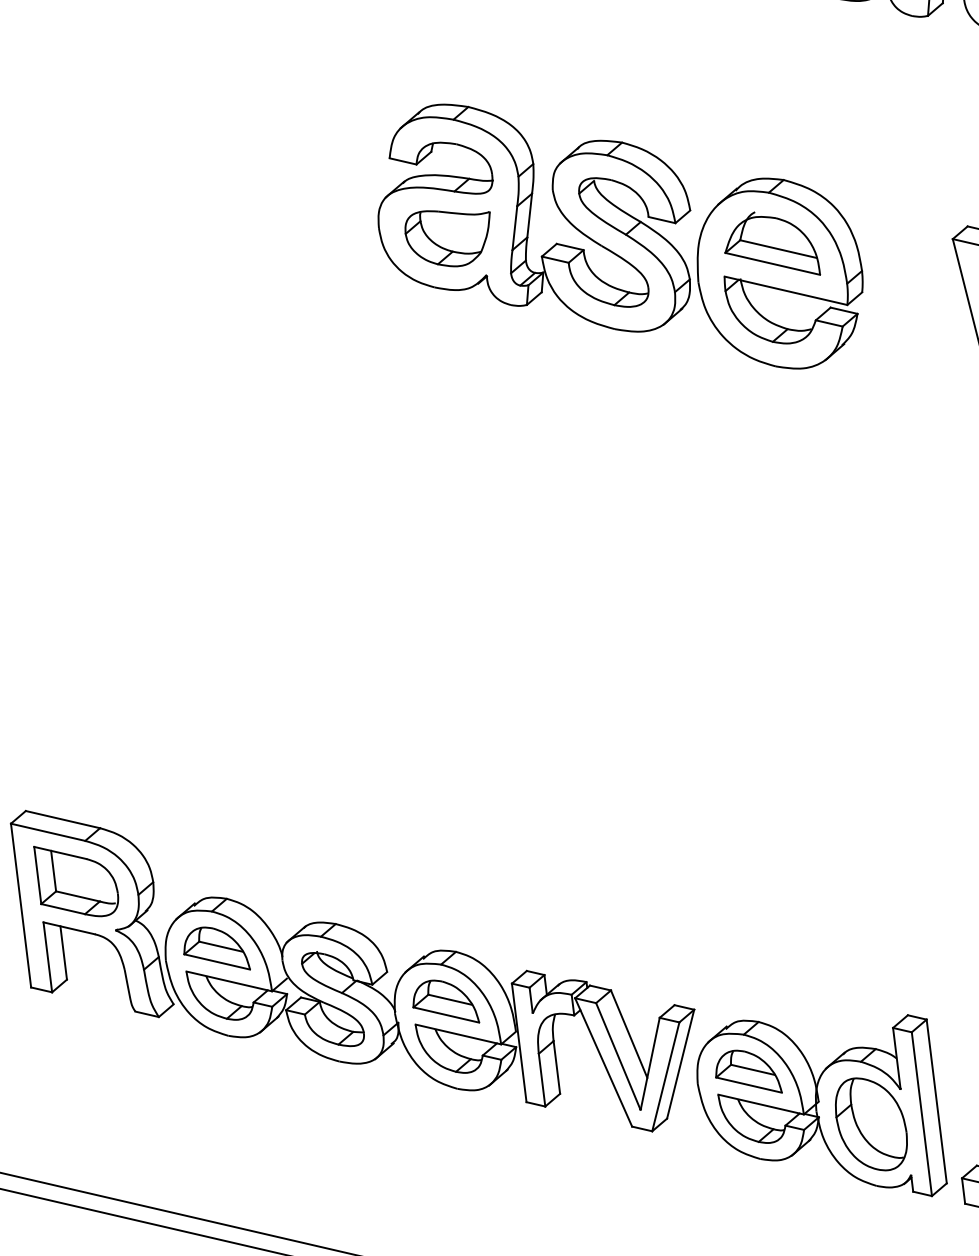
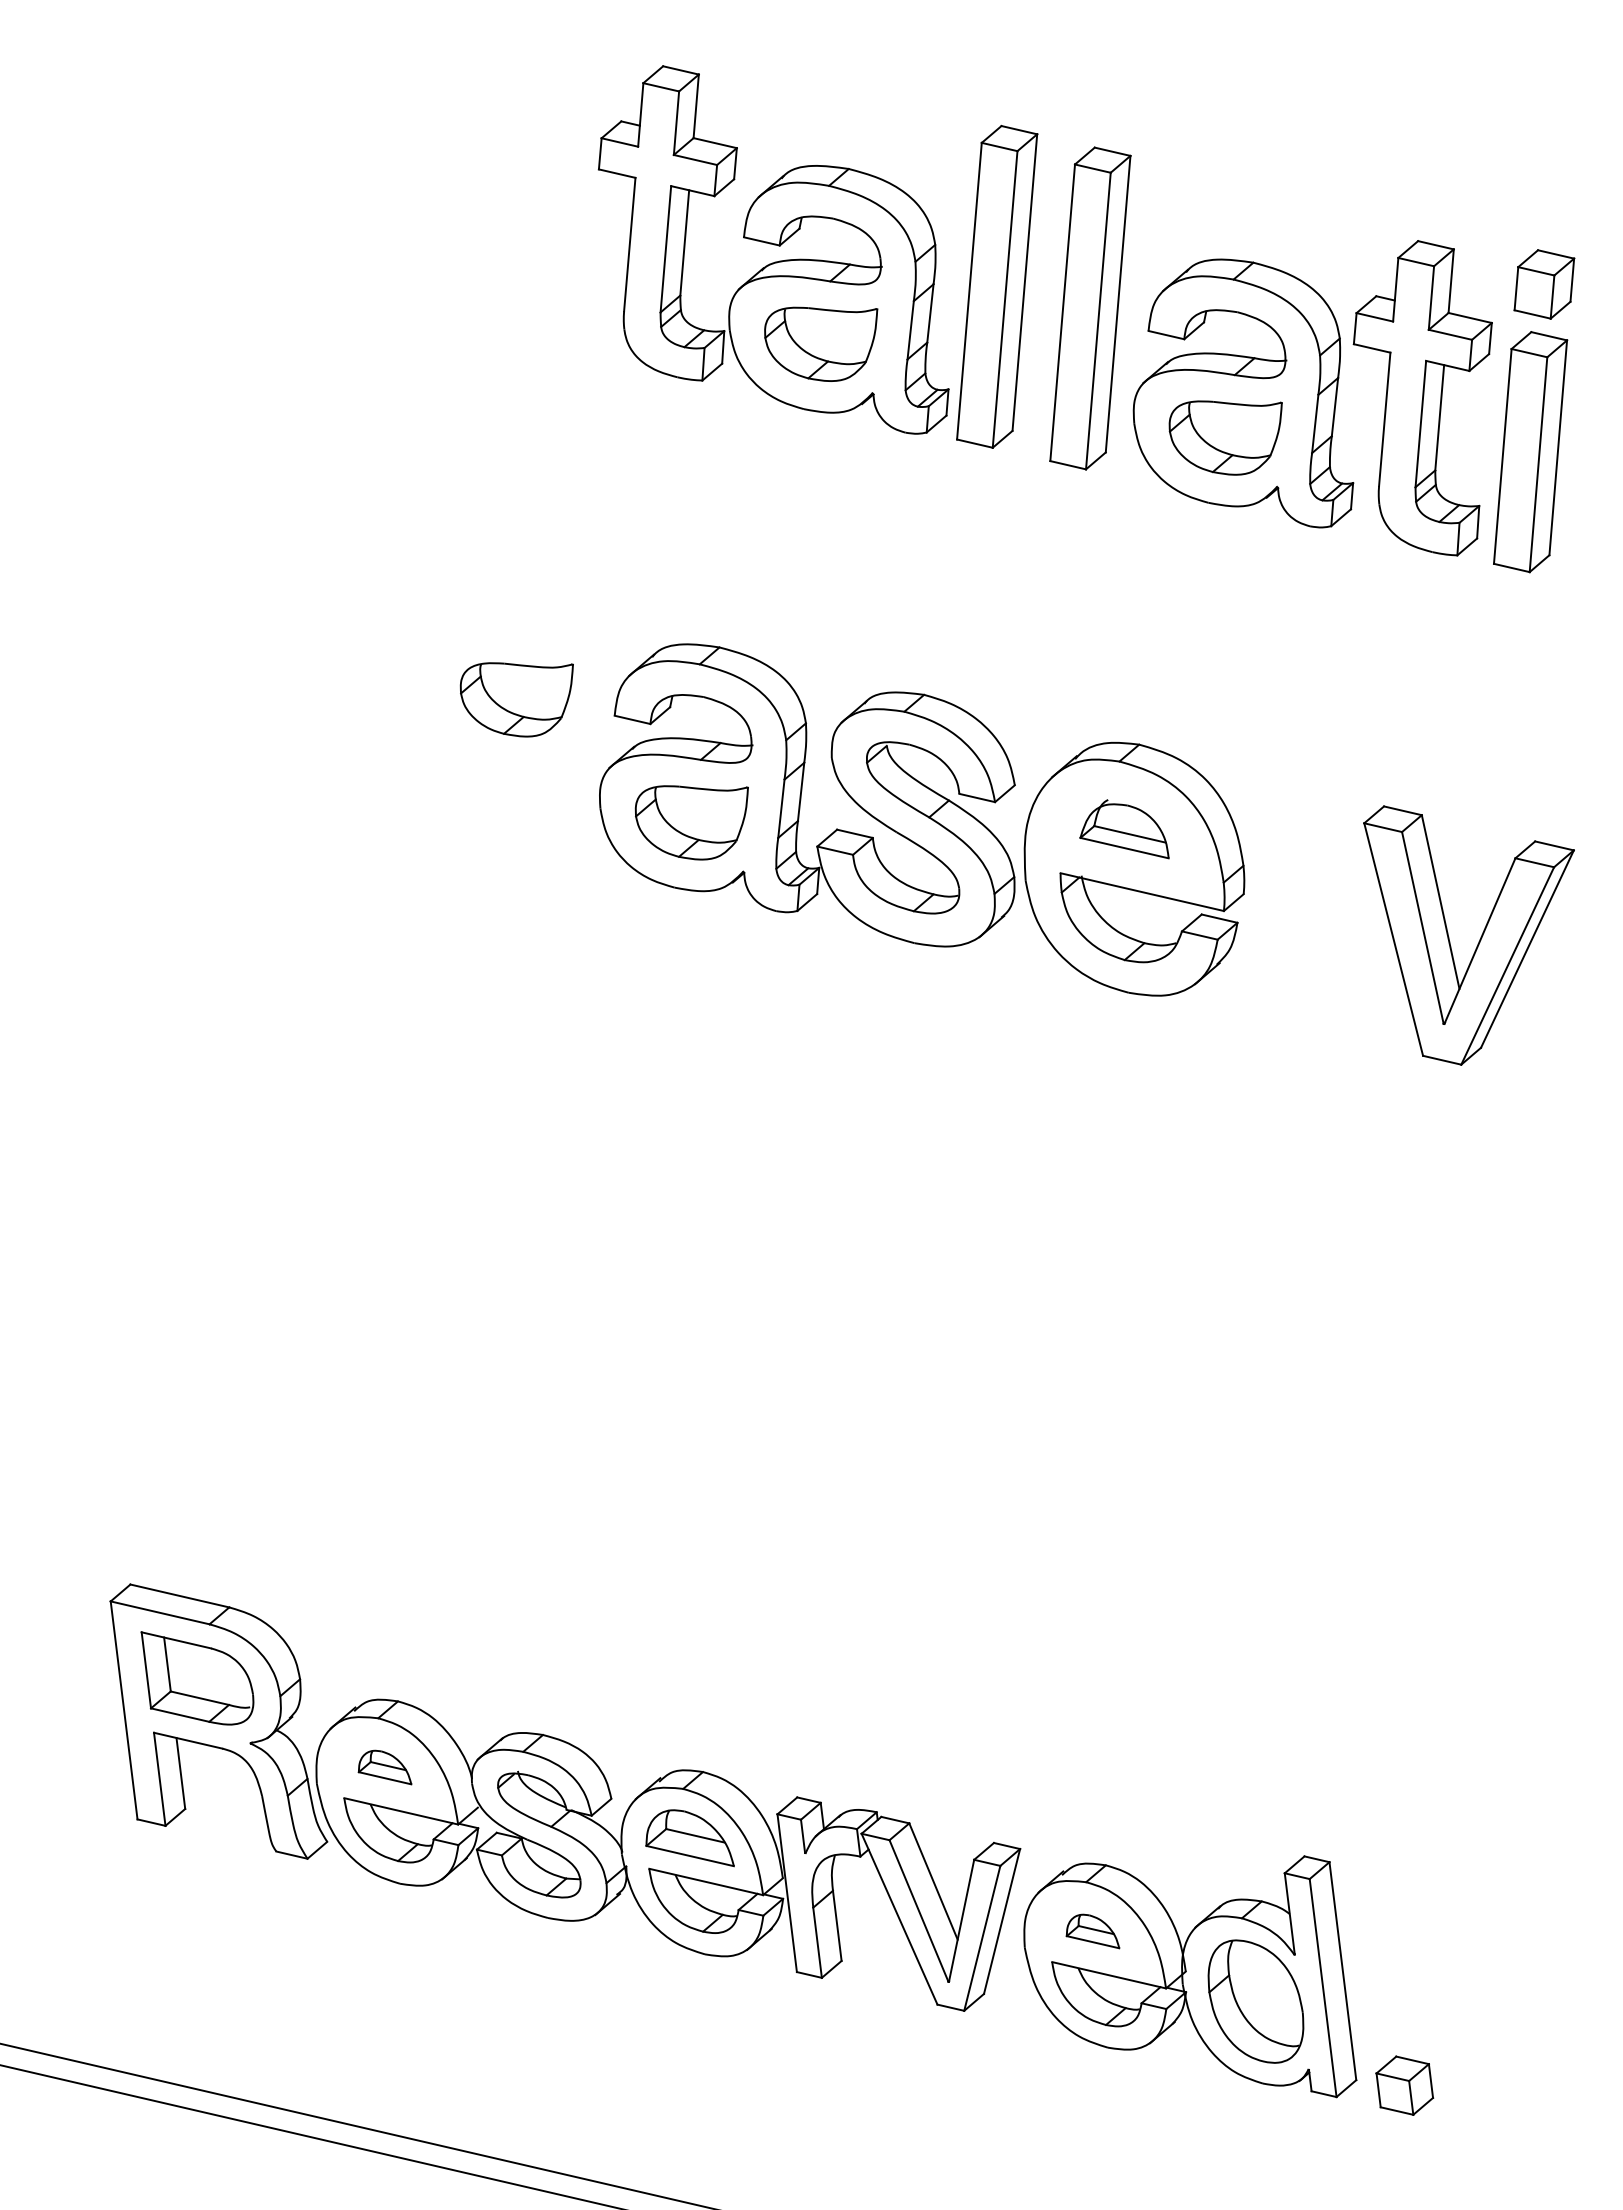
part: (315, 146) -> (516, 699), added
part: (772, 243) -> (1124, 828), size x0.7
part: (216, 948) -> (384, 1767), size x0.6
part: (748, 1071) -> (1092, 1931), size x0.6

